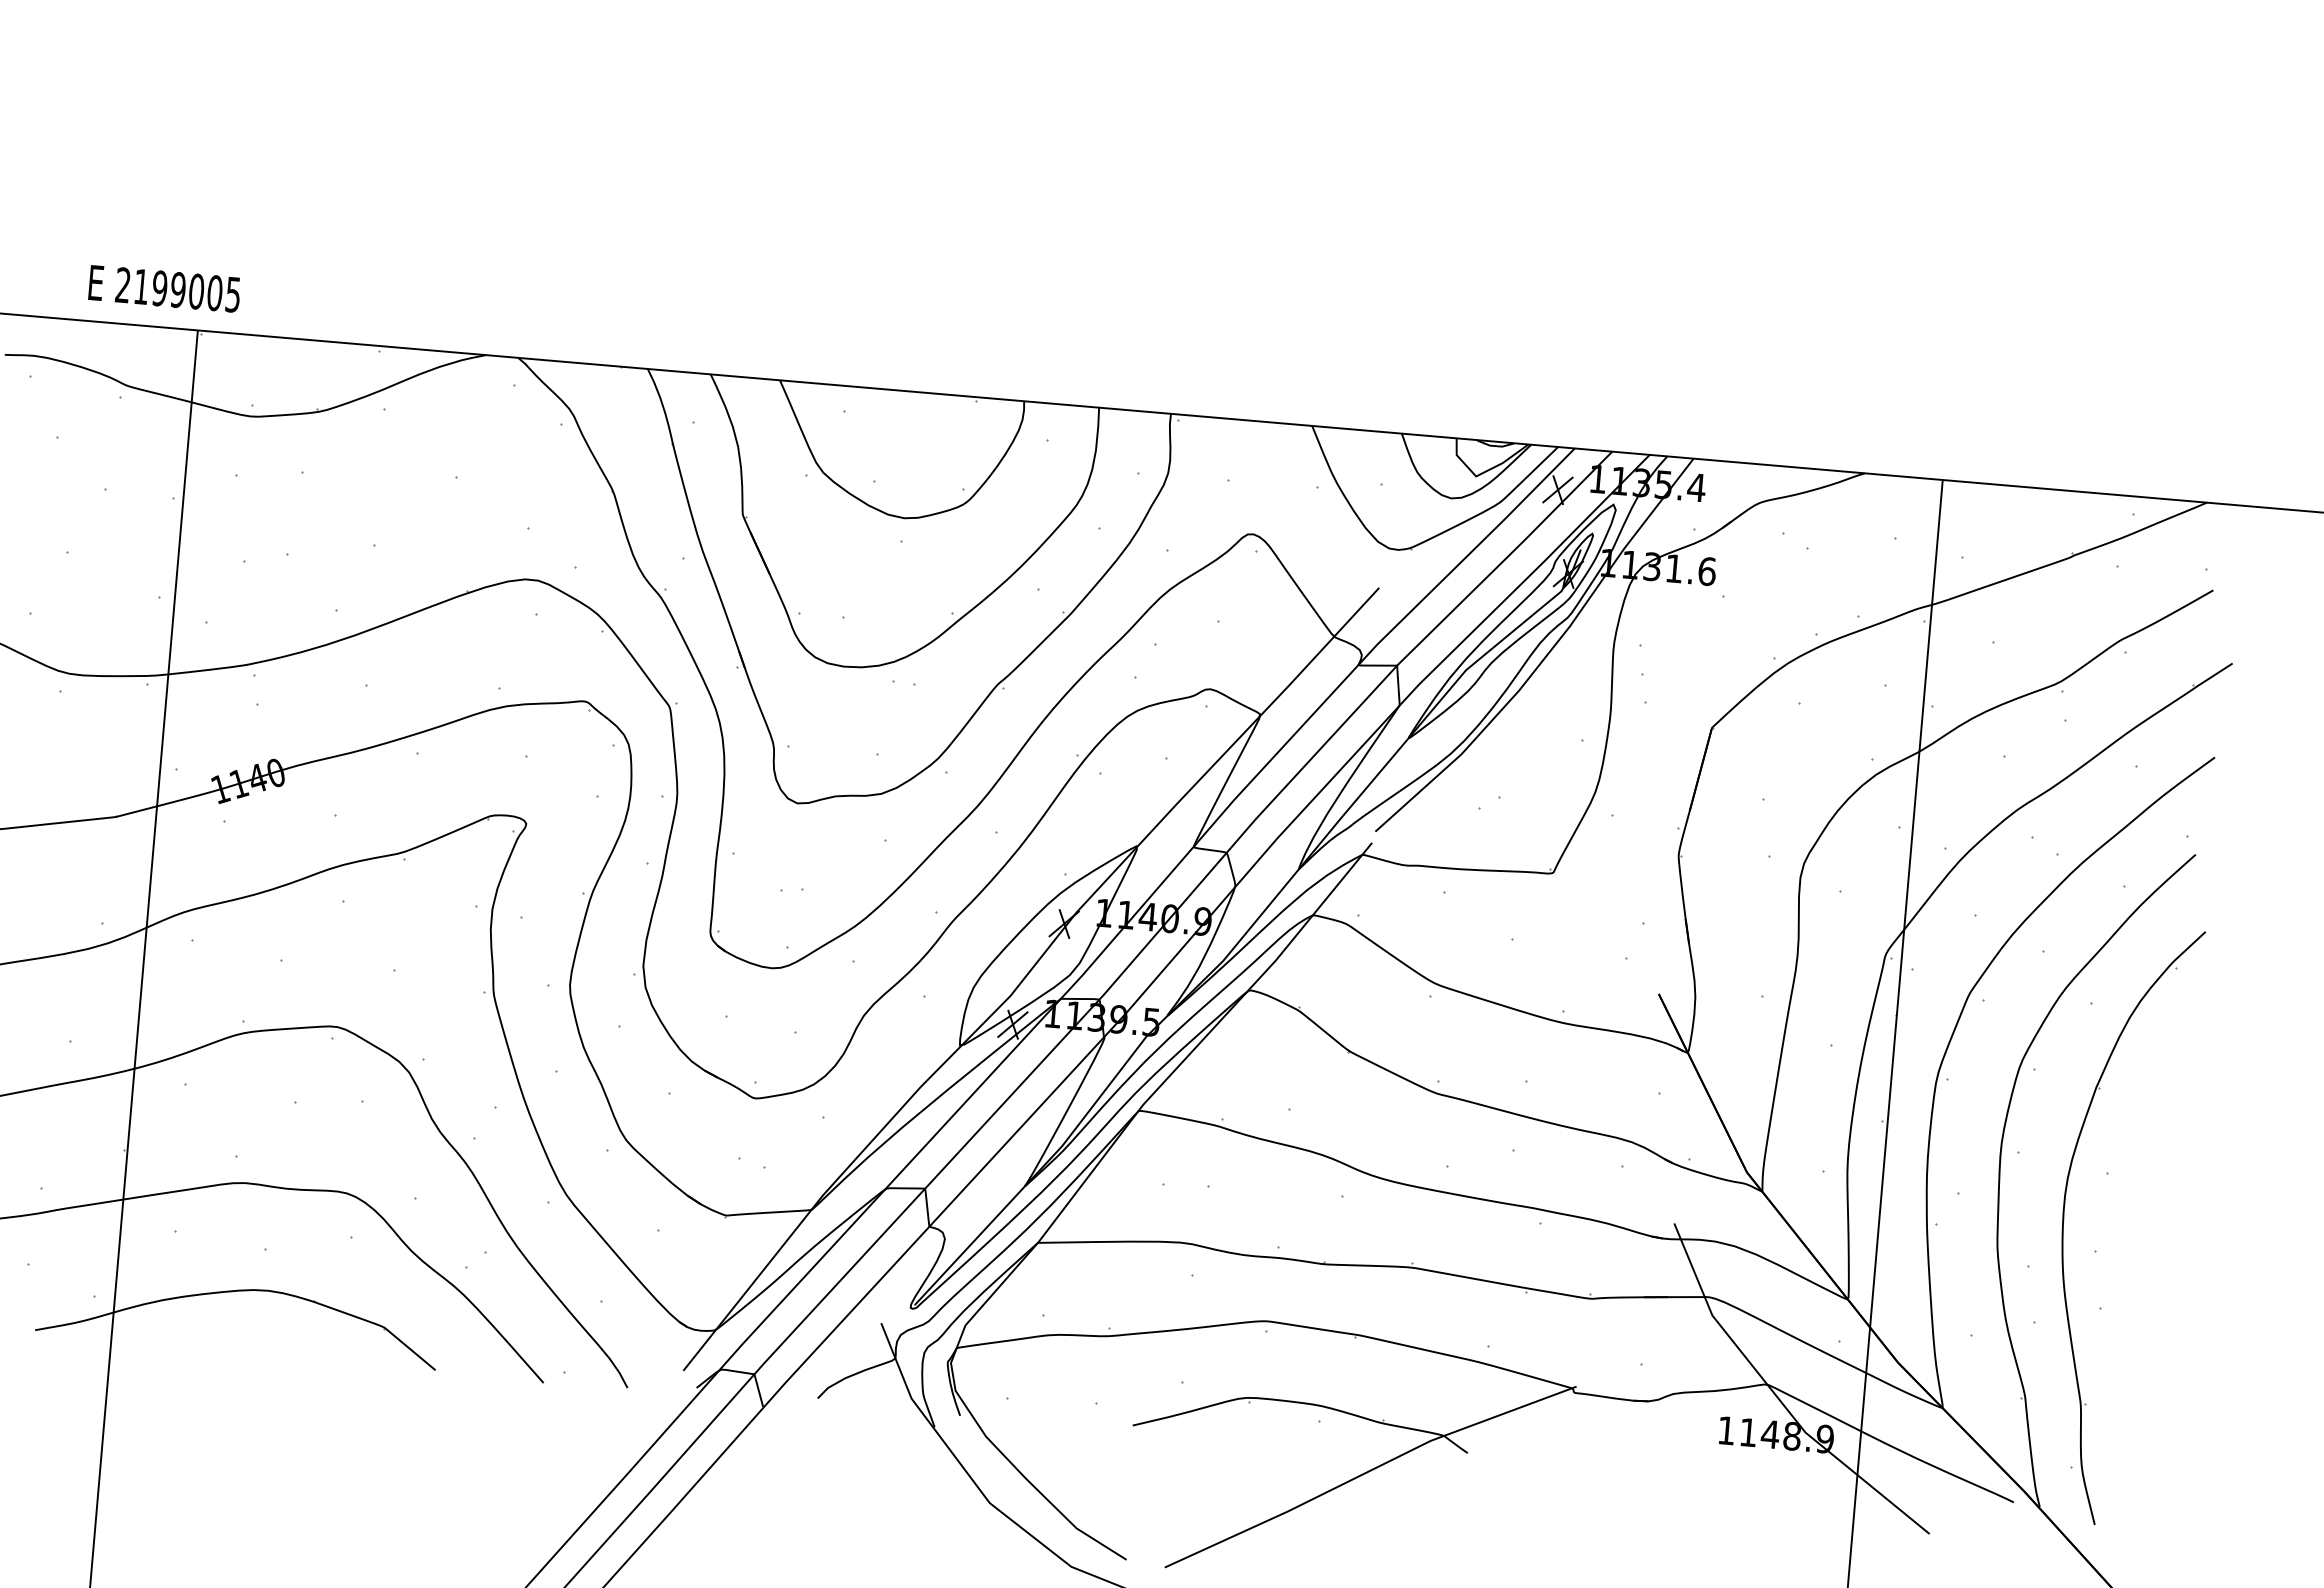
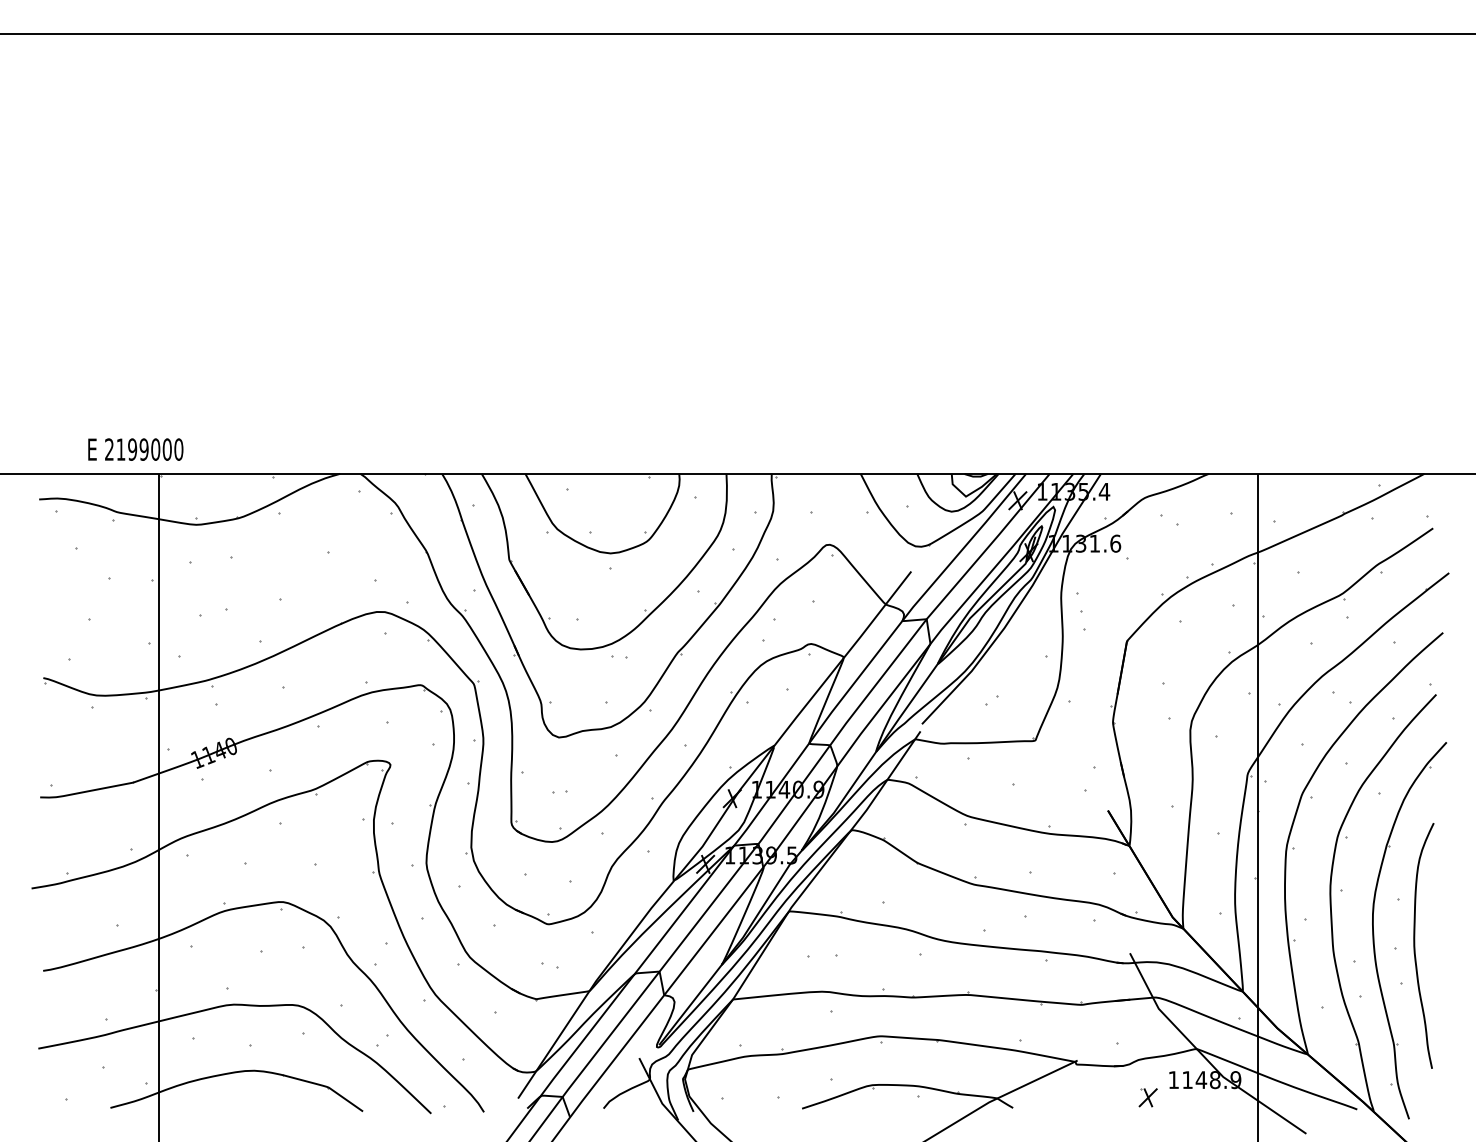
text: (232, 294) -> (178, 449), 2199005 -> 2199000
curve: (2128, 1250) -> (1415, 945), added
part: (1682, 1454) -> (1147, 1097), added

